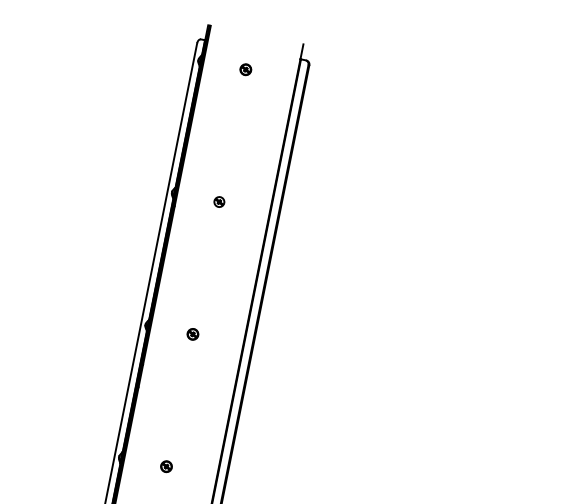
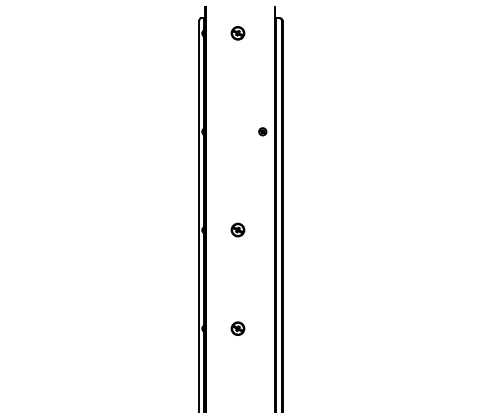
part: (245, 69) -> (237, 33), size x1.6
part: (219, 201) -> (262, 131), moved
part: (192, 334) -> (237, 230), size x1.6
part: (166, 466) -> (237, 328), size x1.6

